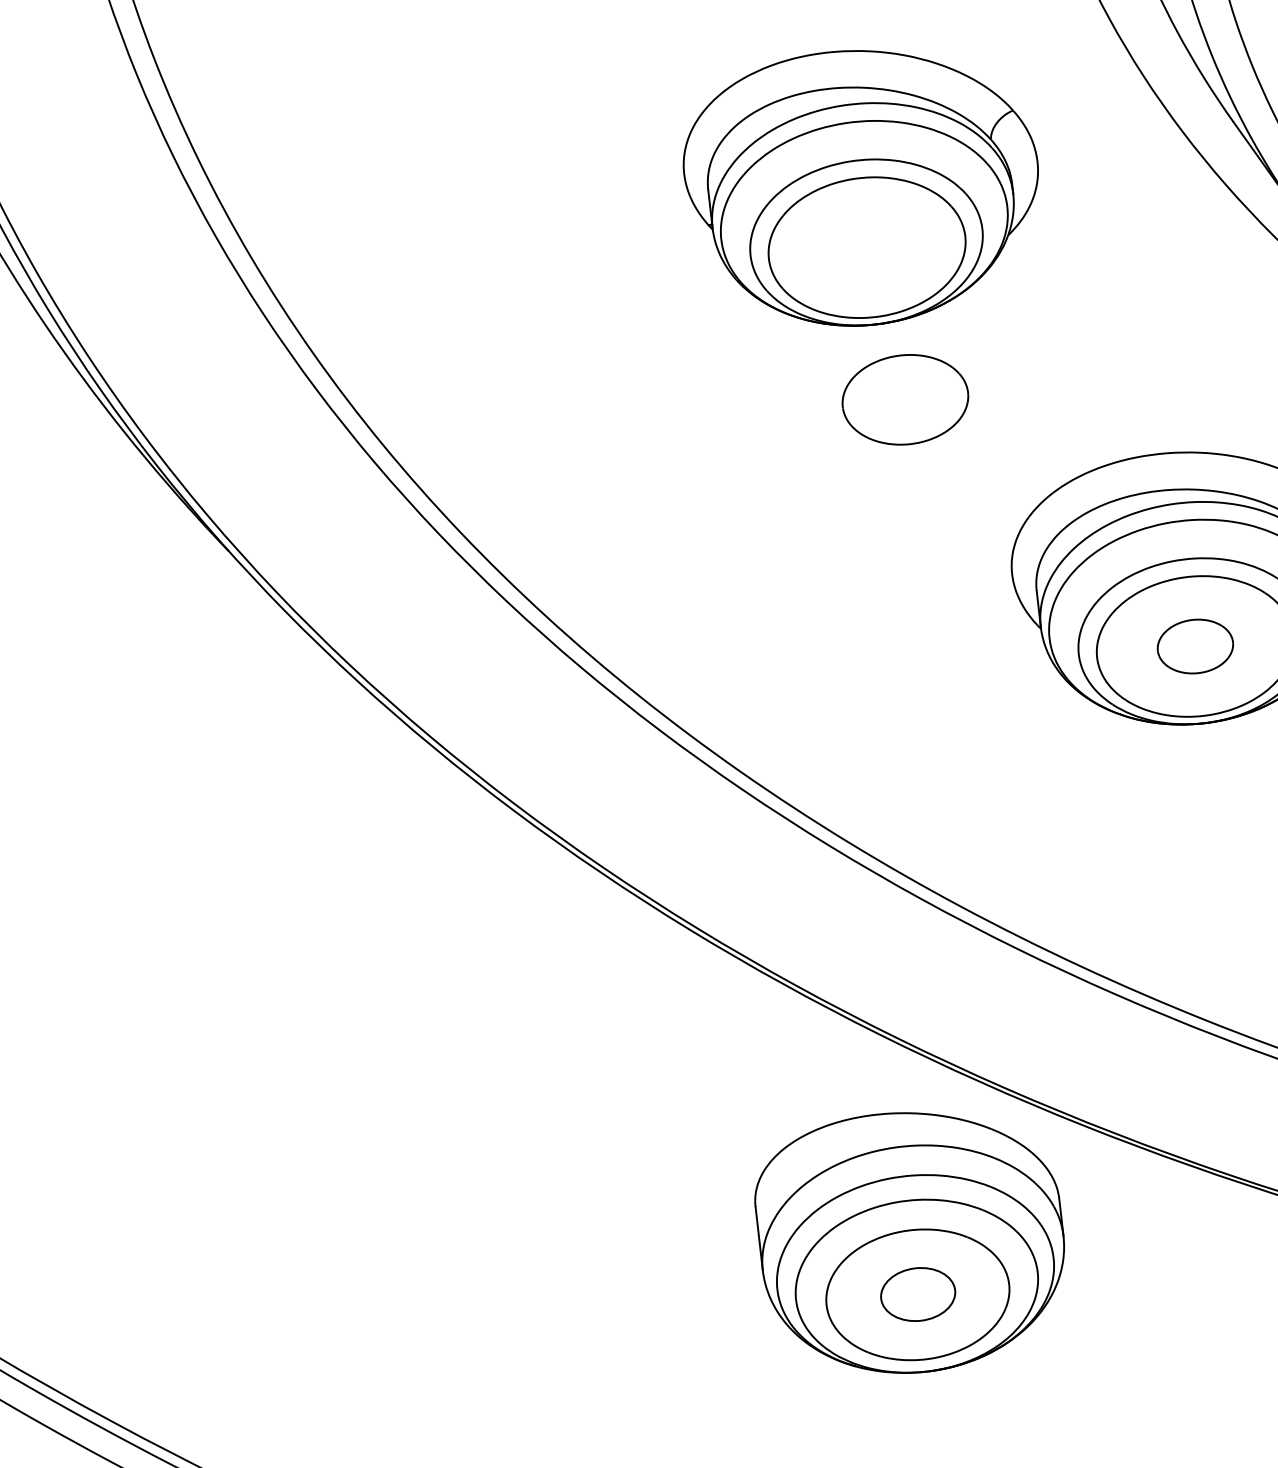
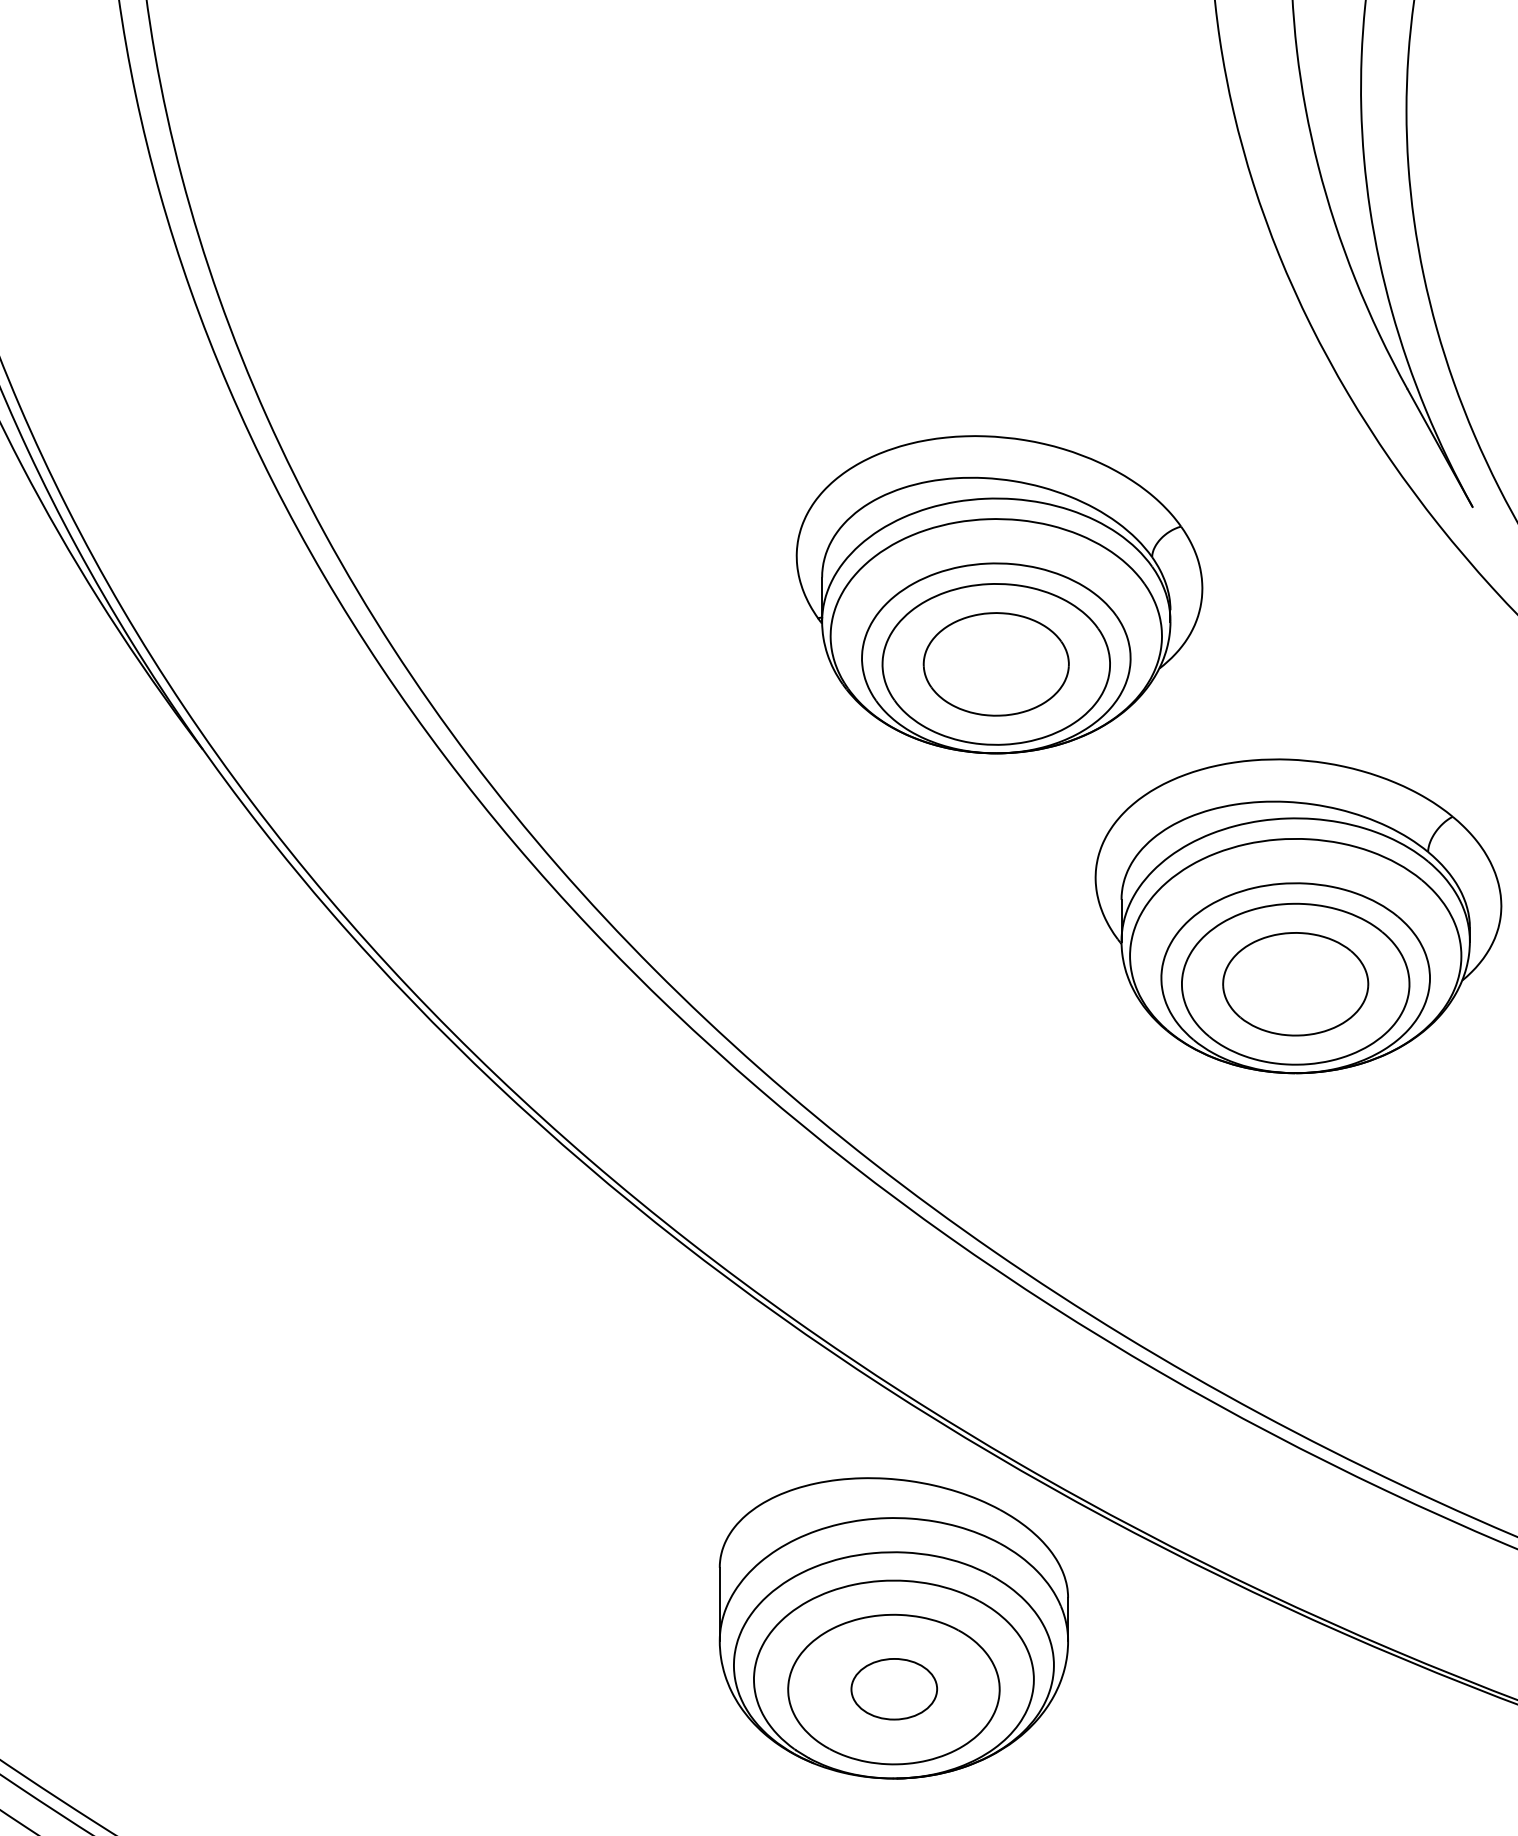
part: (862, 187) -> (999, 594), moved
part: (1195, 646) -> (1295, 984), size x1.67

